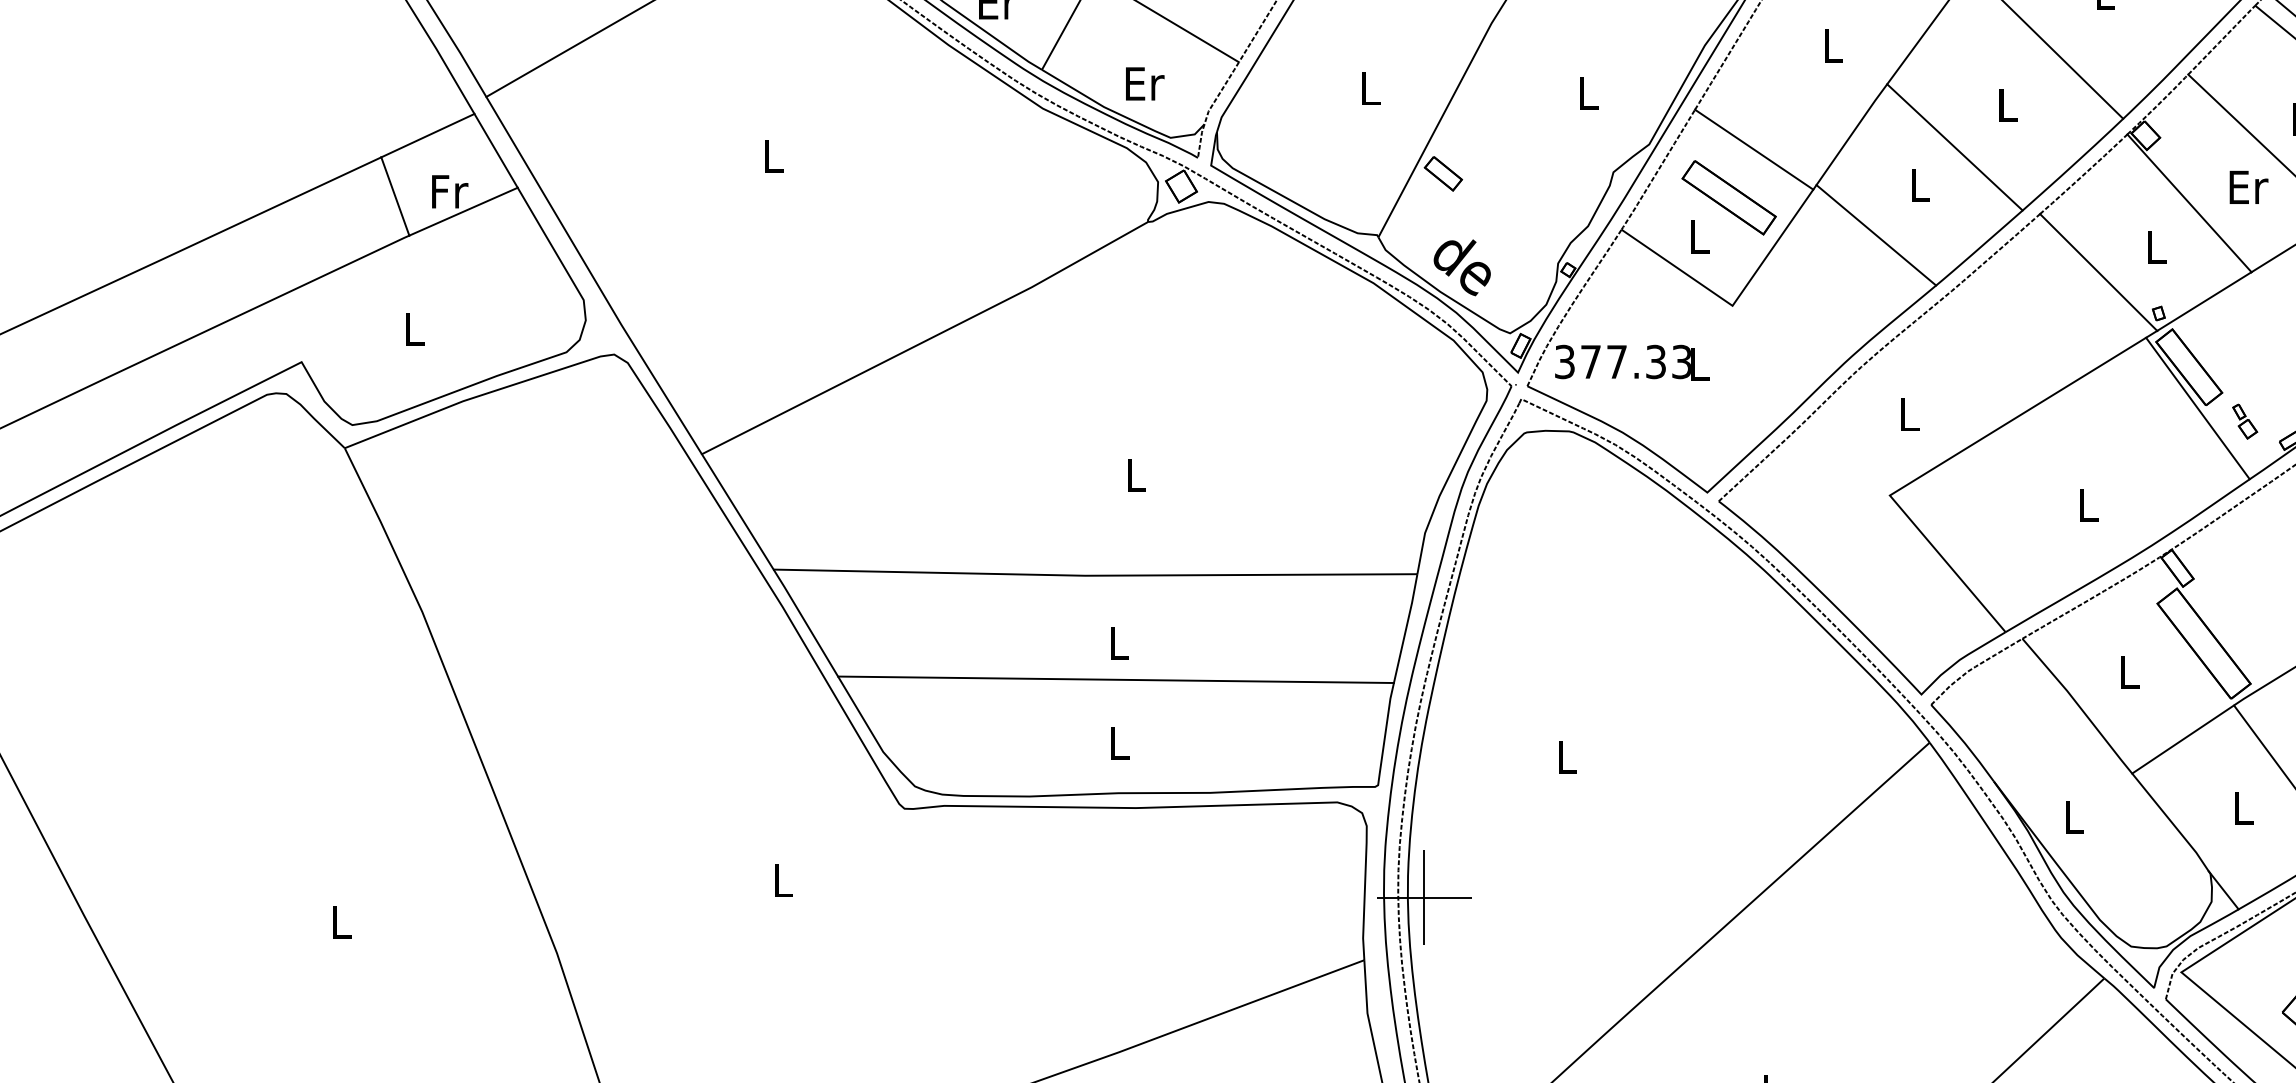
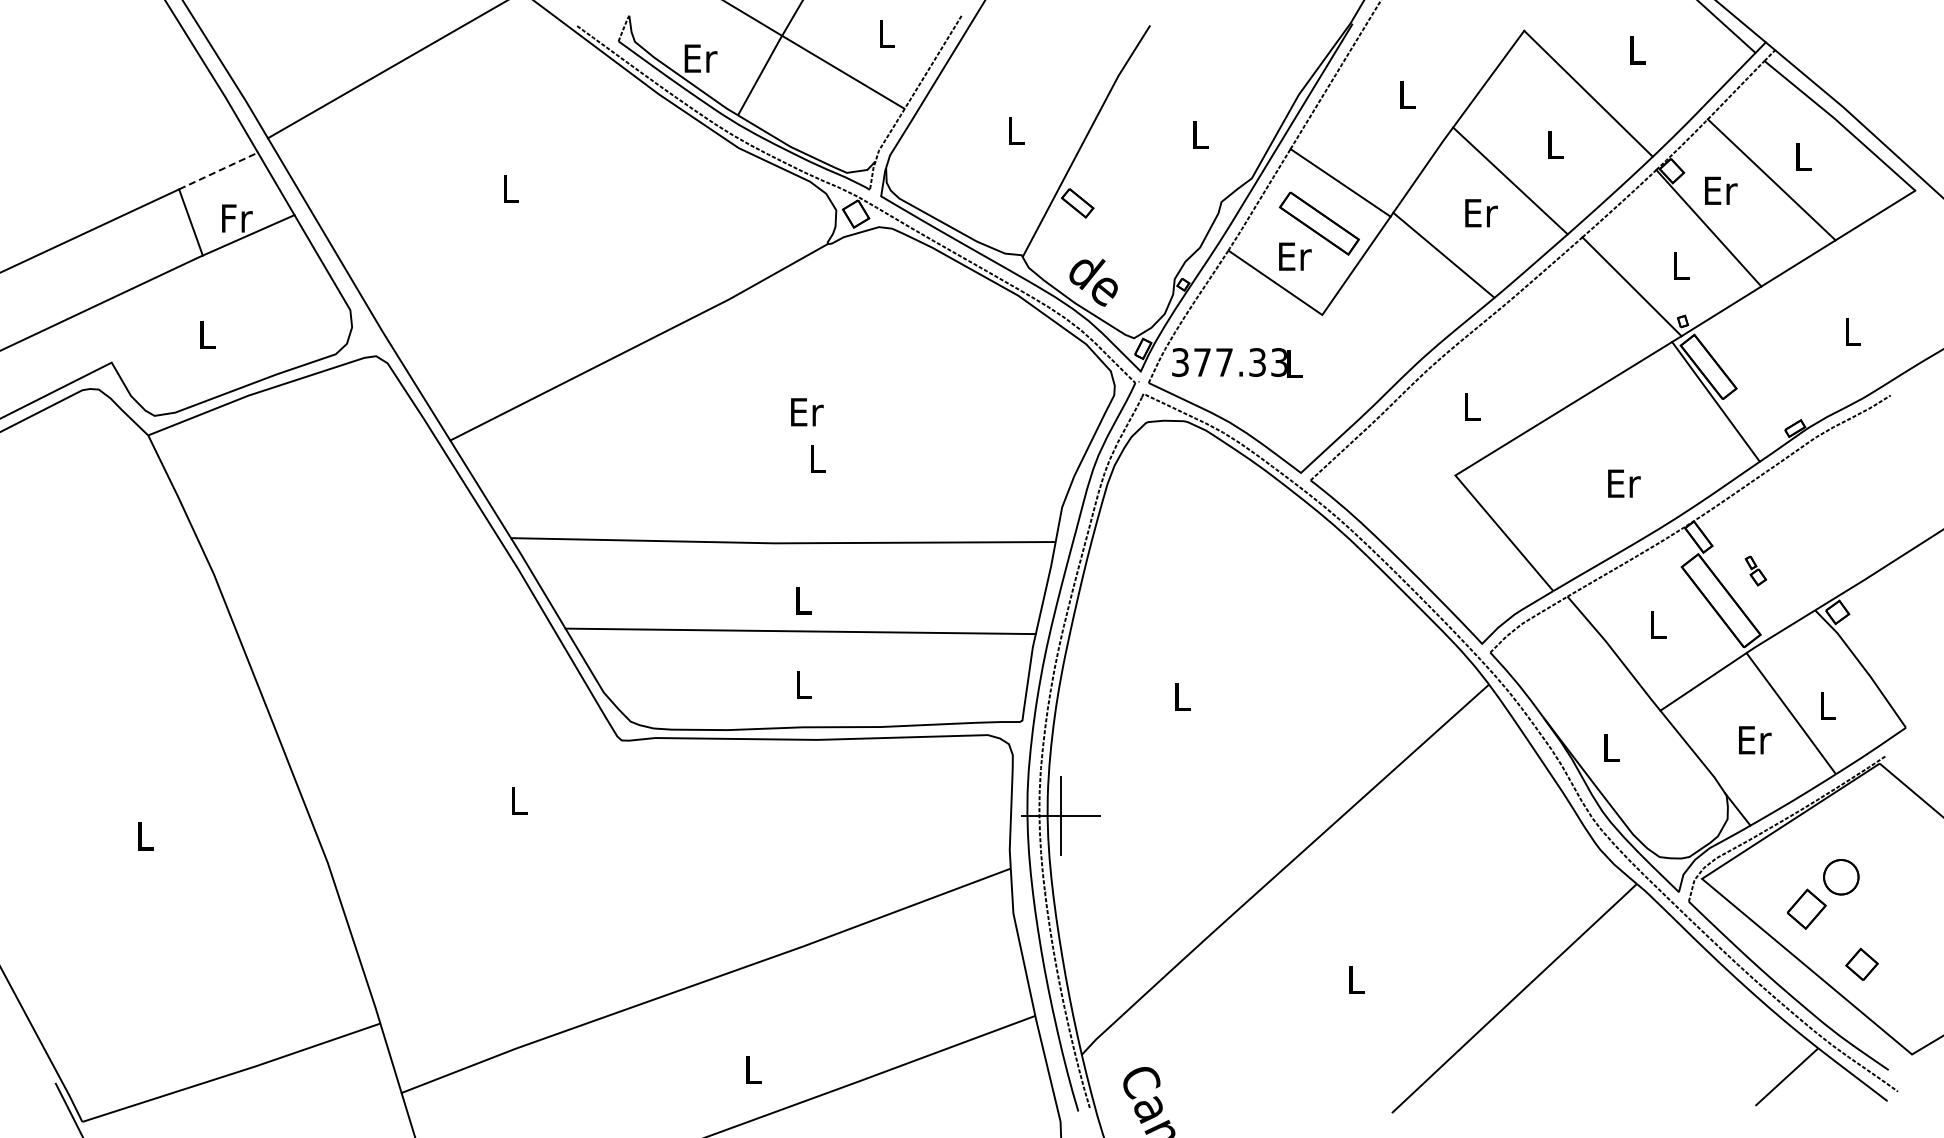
text: (1145, 84) -> (807, 412), moved
line: (427, 135) -> (218, 170), solid -> dashed
text: (1920, 185) -> (1481, 213), L -> Er
text: (2249, 187) -> (1721, 190), moved
text: (1700, 236) -> (1295, 256), L -> Er
part: (2244, 421) -> (1755, 570), moved
text: (2089, 505) -> (1624, 483), L -> Er
text: (2244, 808) -> (1755, 740), L -> Er

